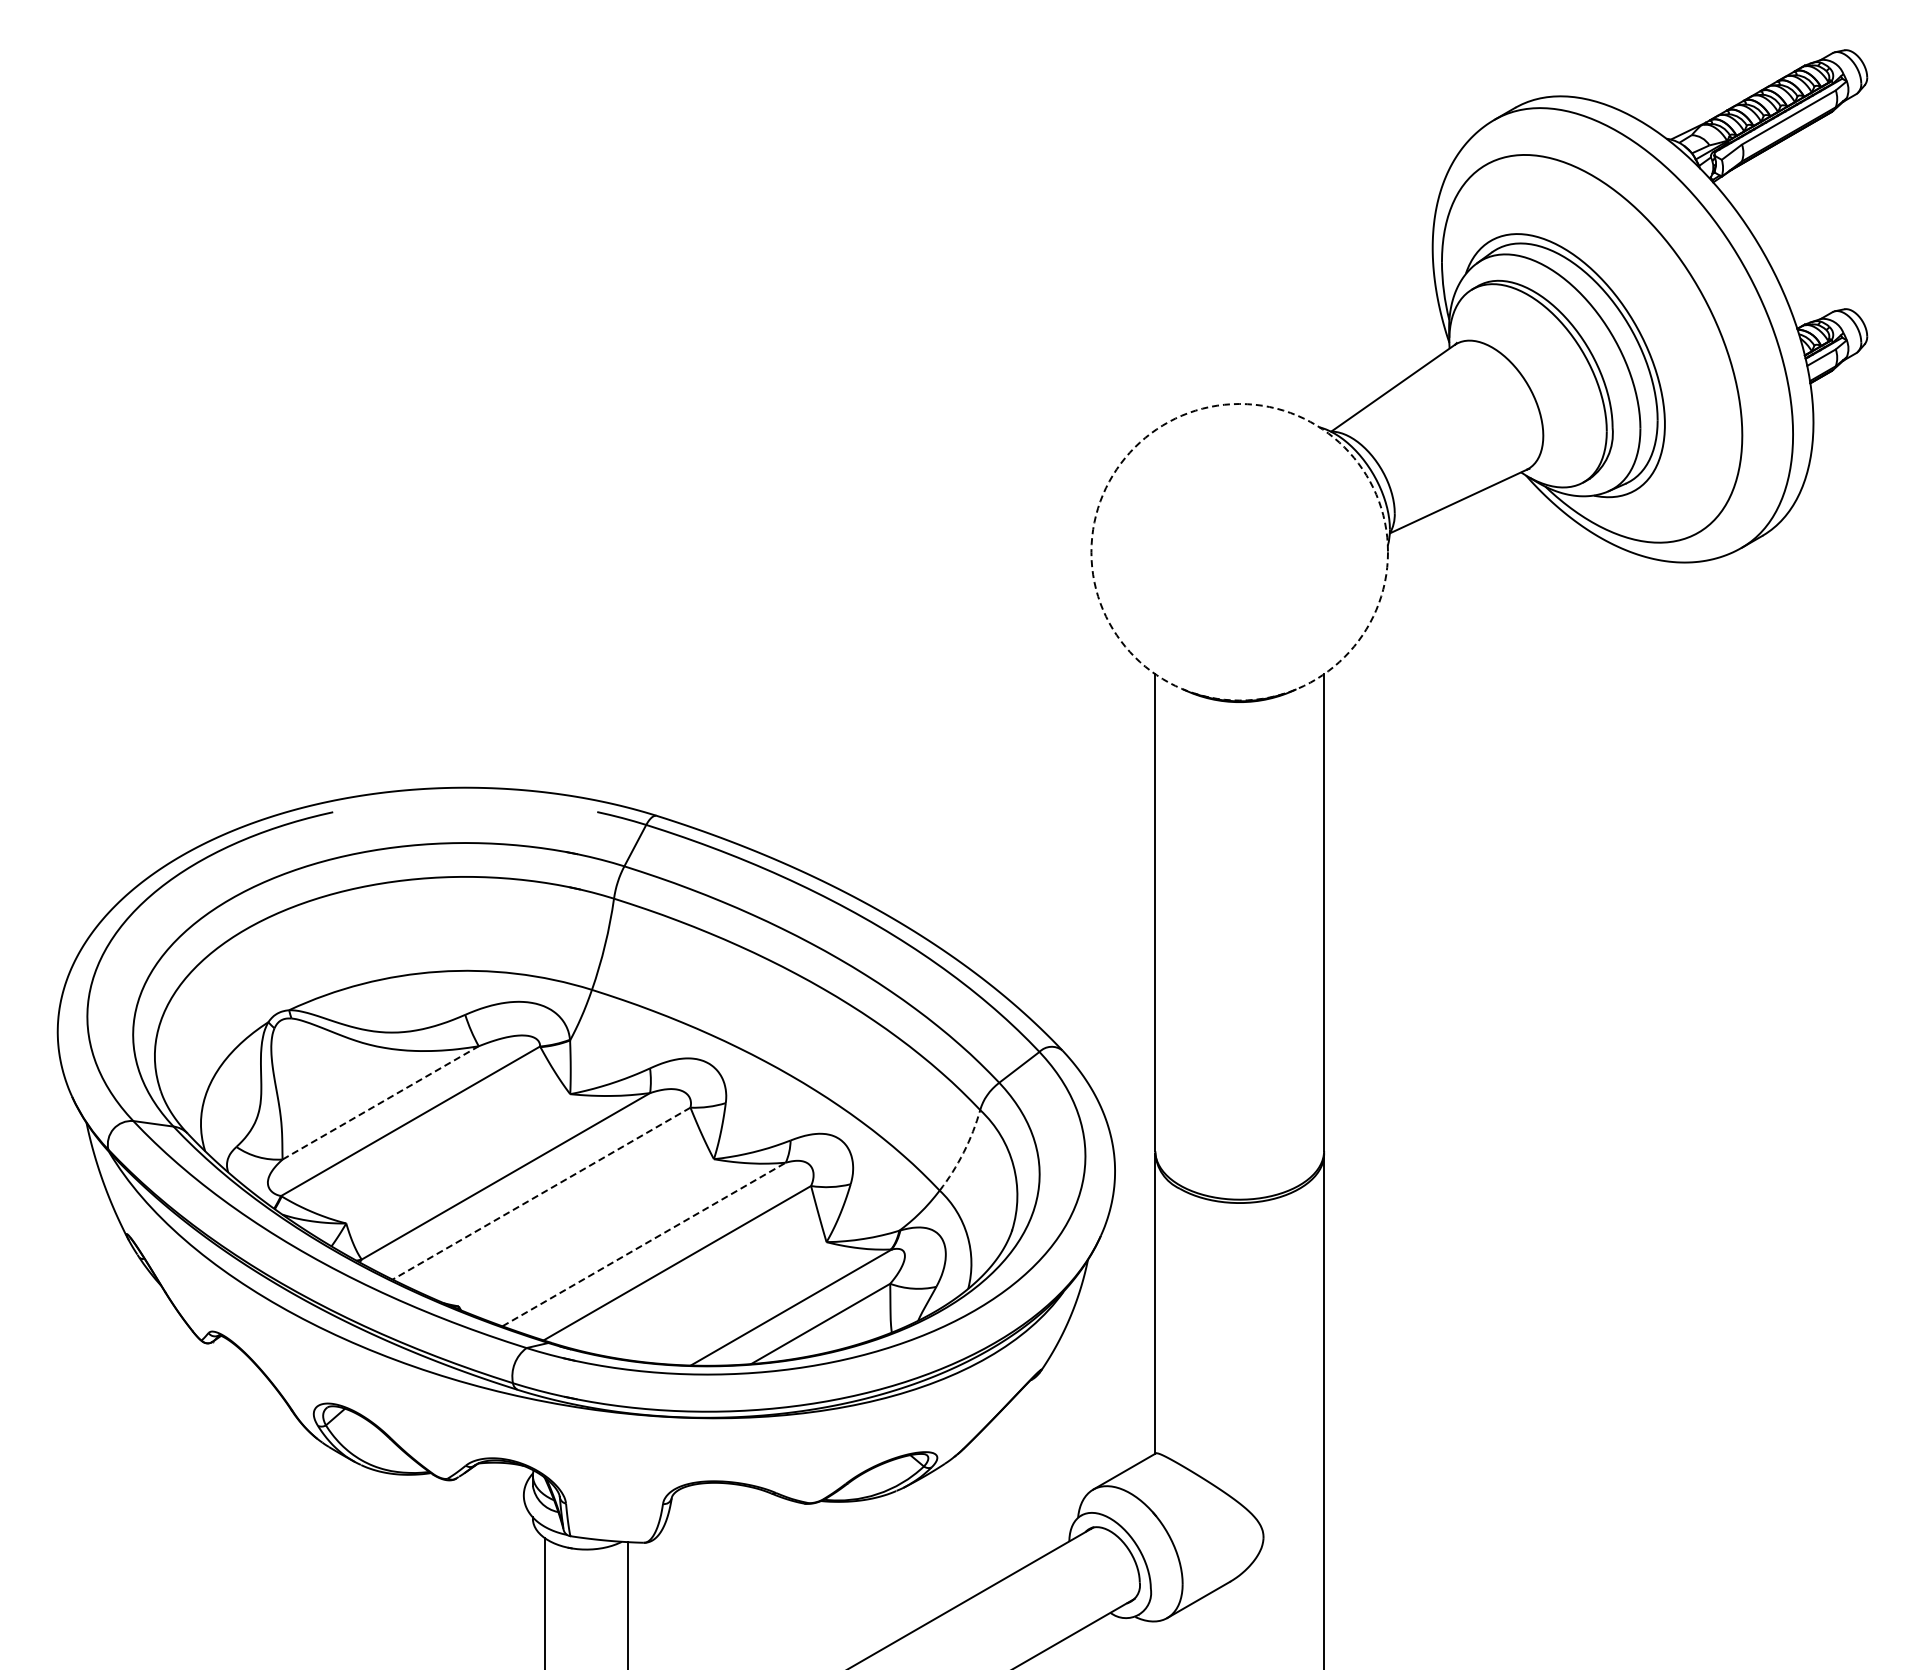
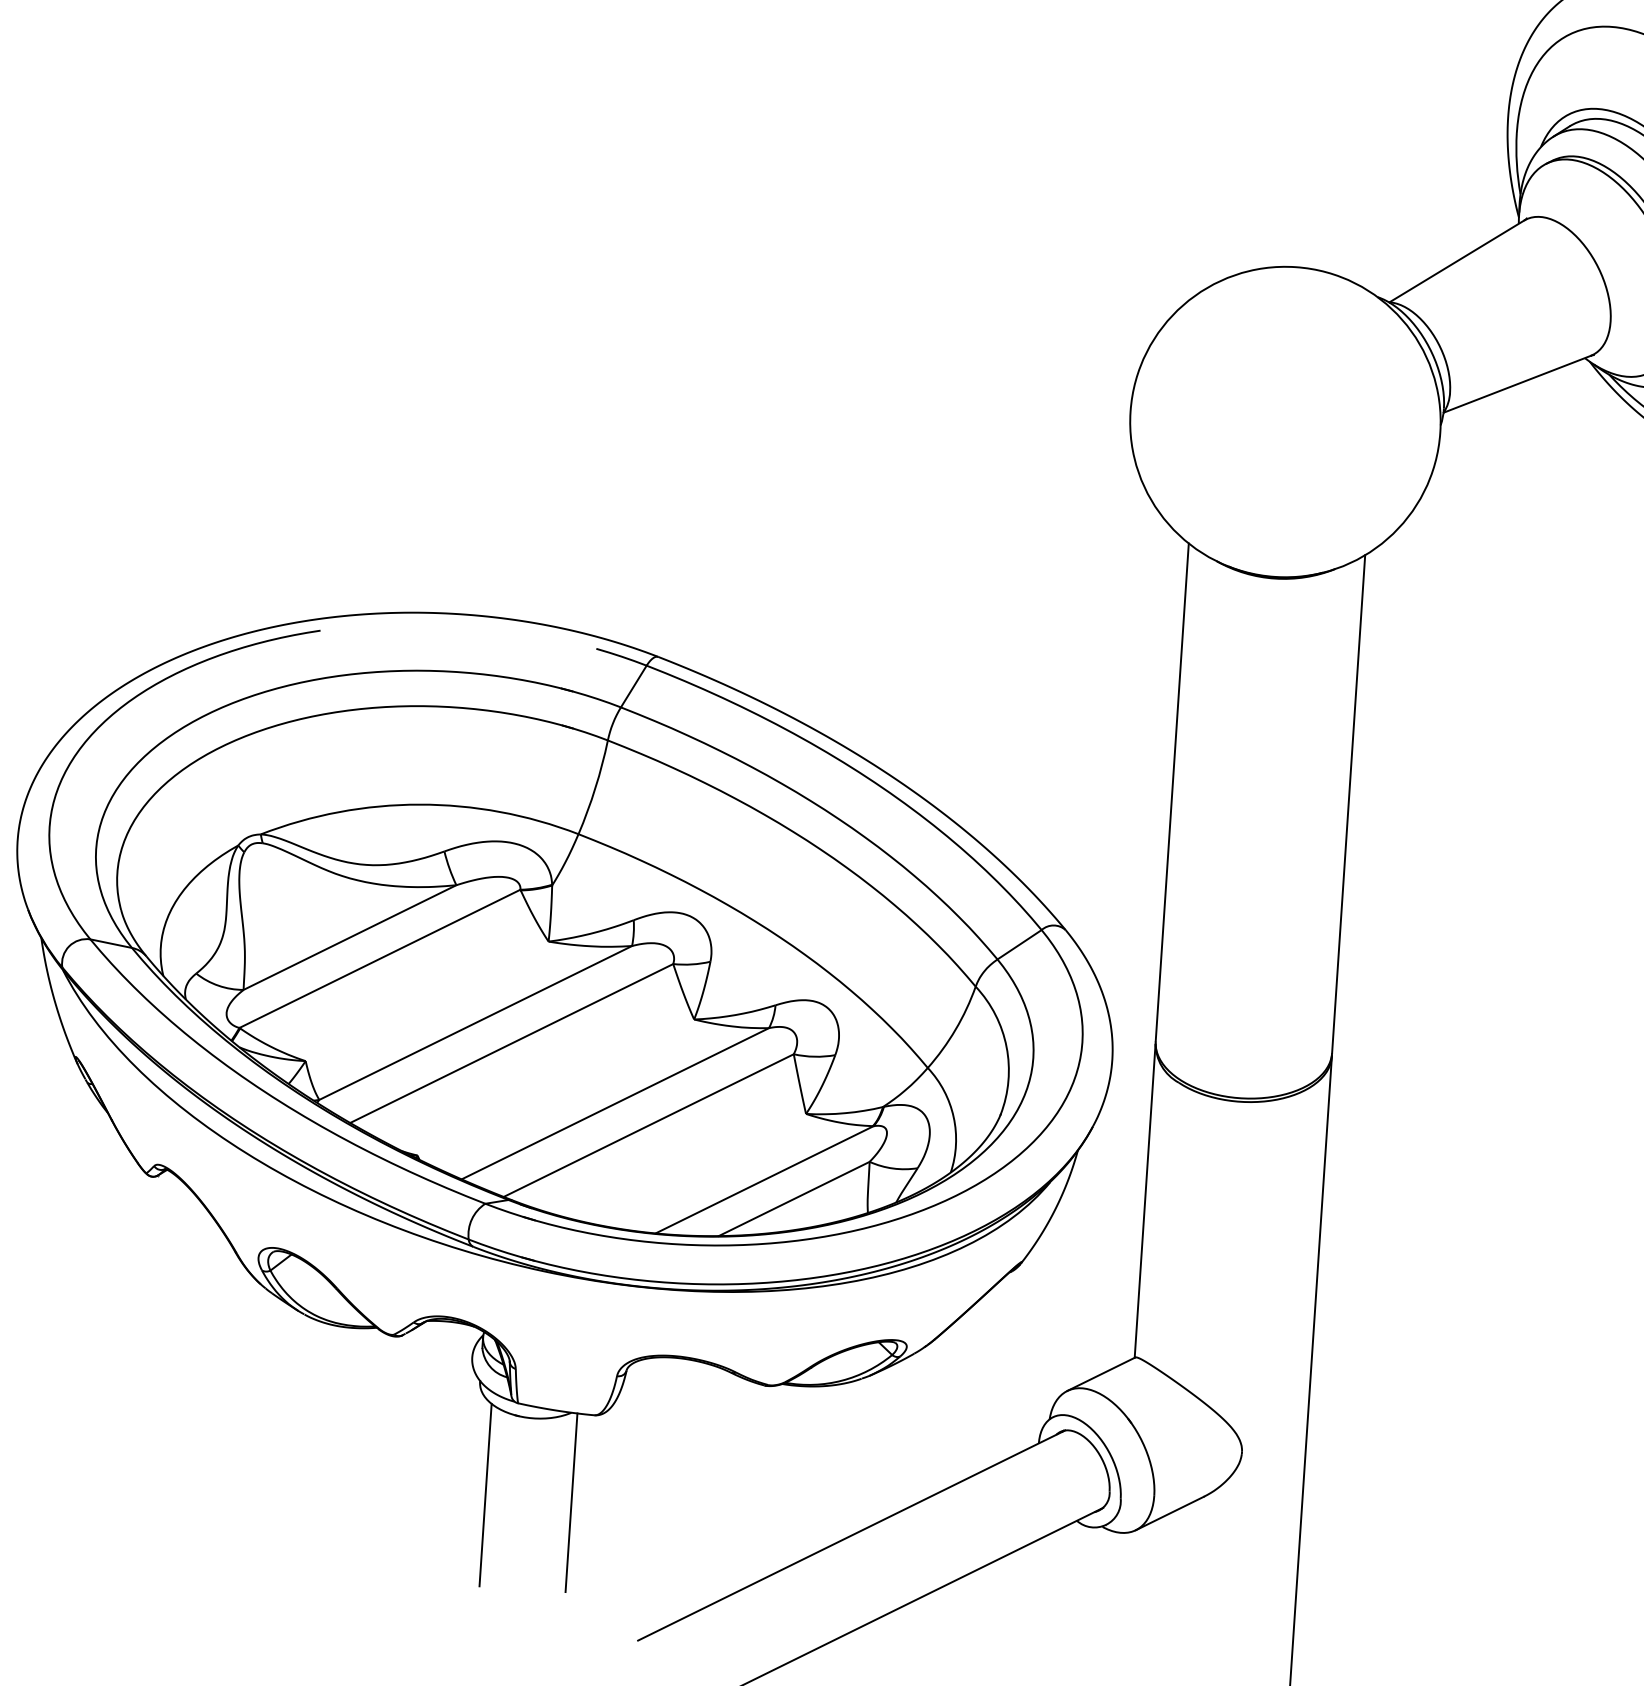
circle: (1239, 552) -> (1285, 422), dashed -> solid
line: (381, 1102) -> (350, 937), dashed -> solid
arc: (963, 1152) -> (955, 1029), dashed -> solid
line: (541, 1193) -> (511, 1043), dashed -> solid
line: (644, 1244) -> (615, 1103), dashed -> solid

